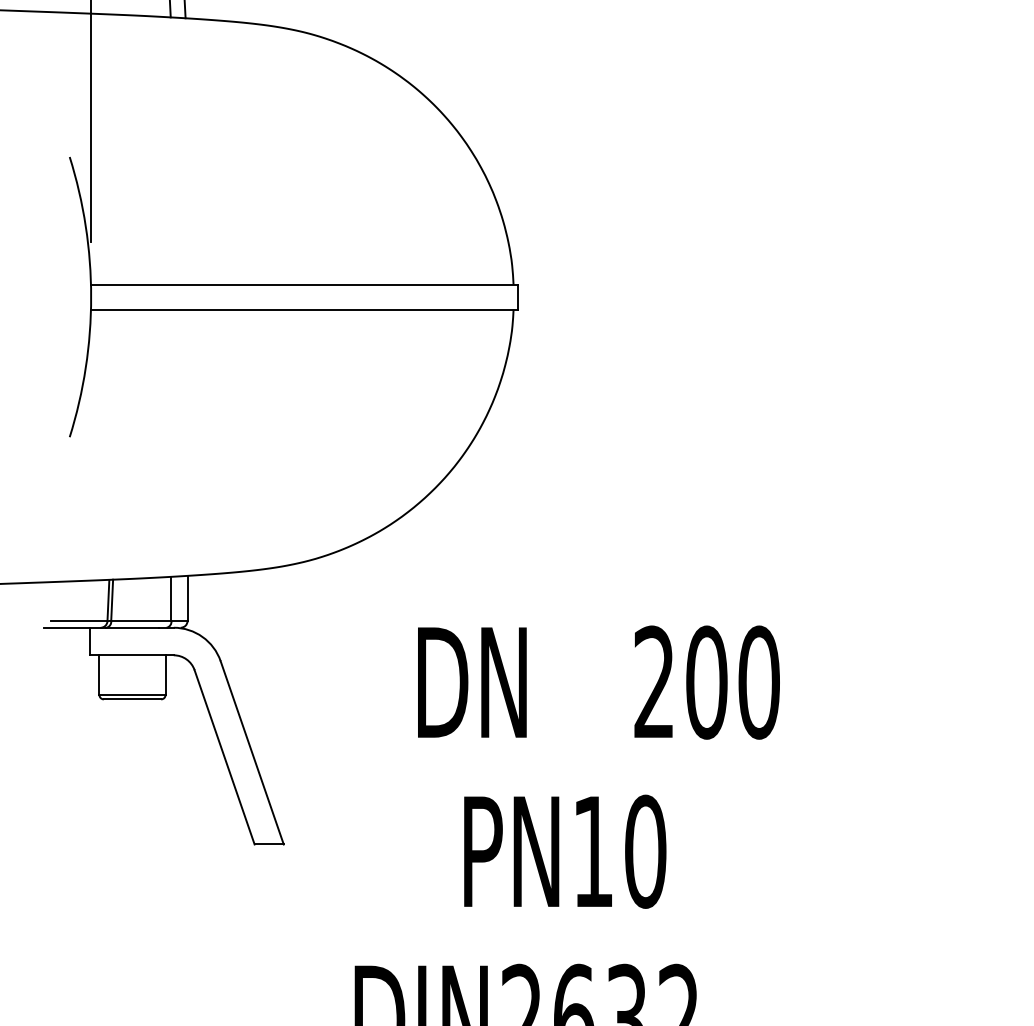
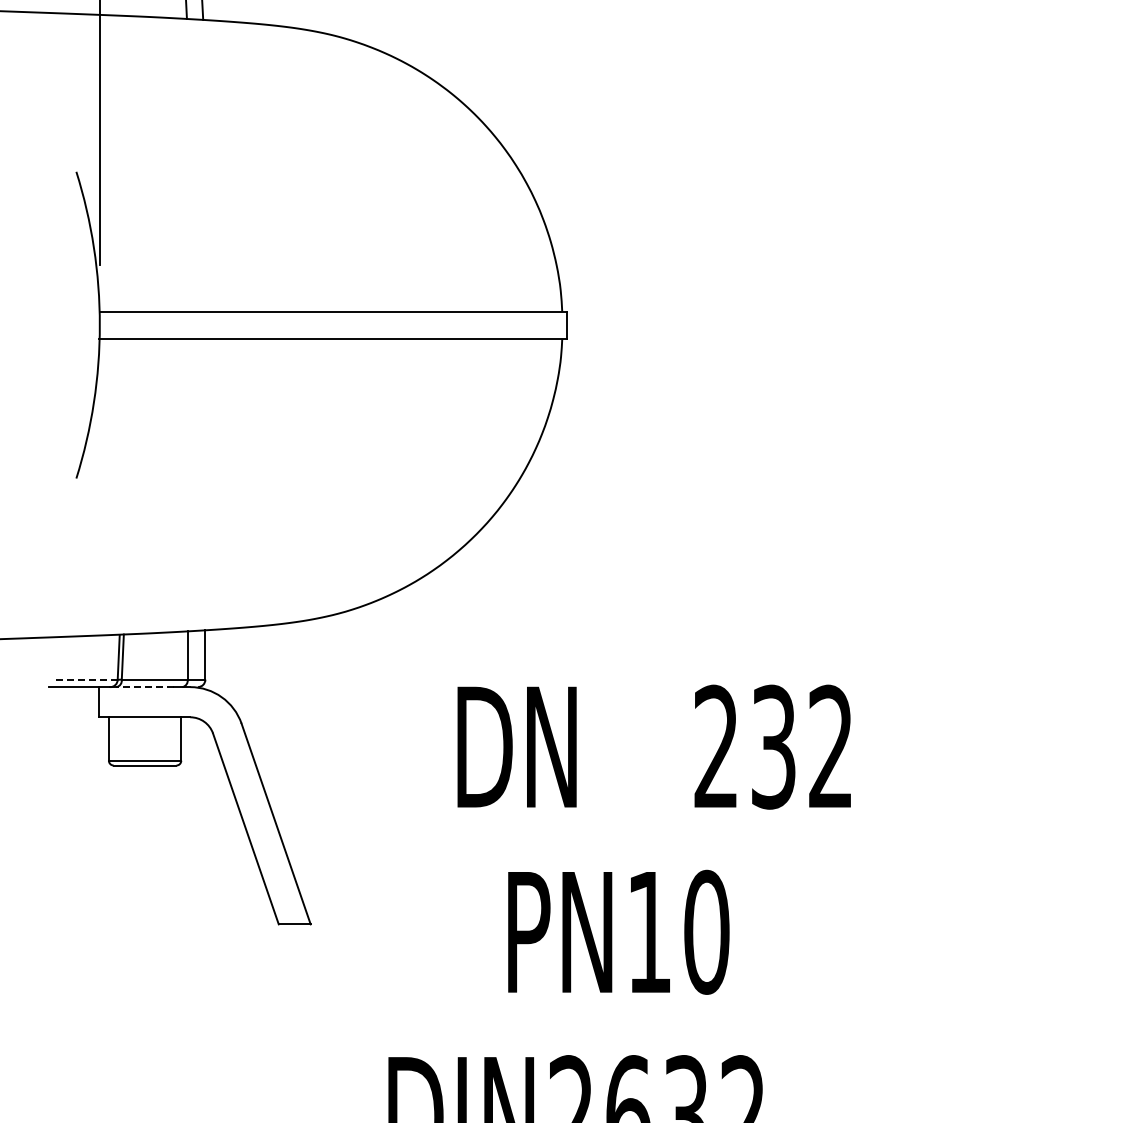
line: (78, 620) -> (86, 679), solid -> dashed
line: (131, 628) -> (144, 687), solid -> dashed
text: (733, 681) -> (802, 746), 200 -> 232

